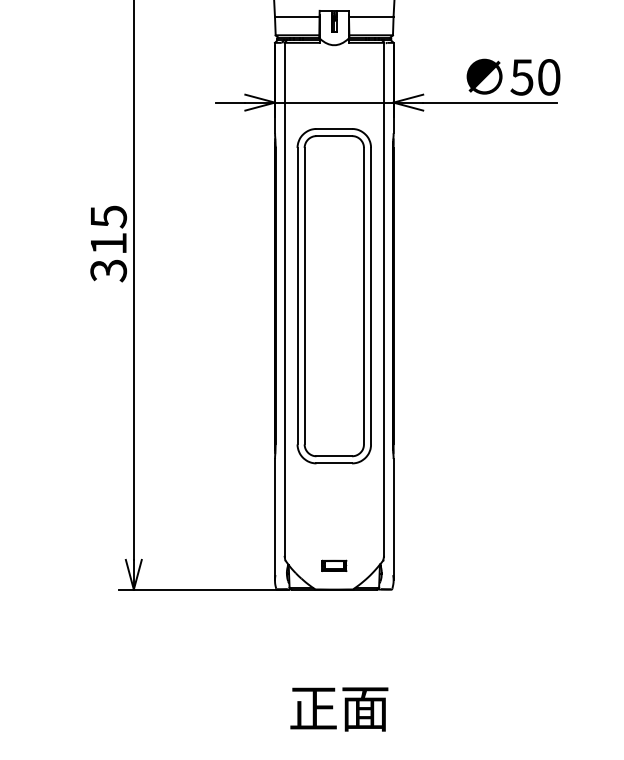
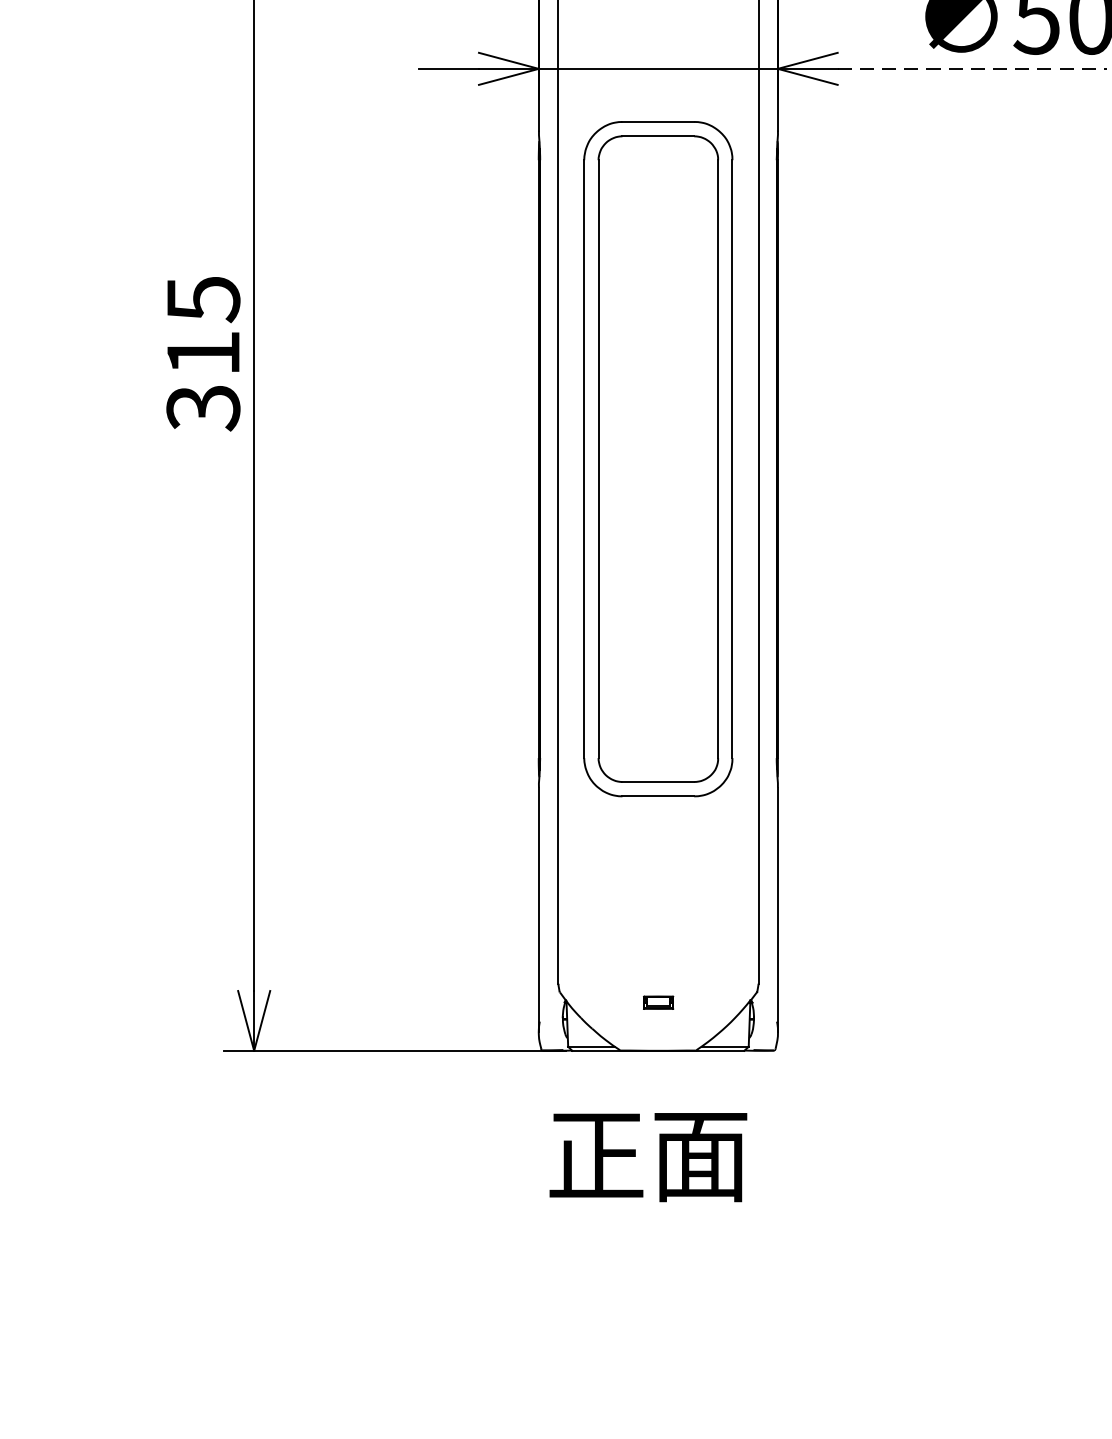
line: (489, 102) -> (971, 68), solid -> dashed
part: (334, 565) -> (658, 1002), size x0.6
text: (339, 709) -> (648, 1157), moved

